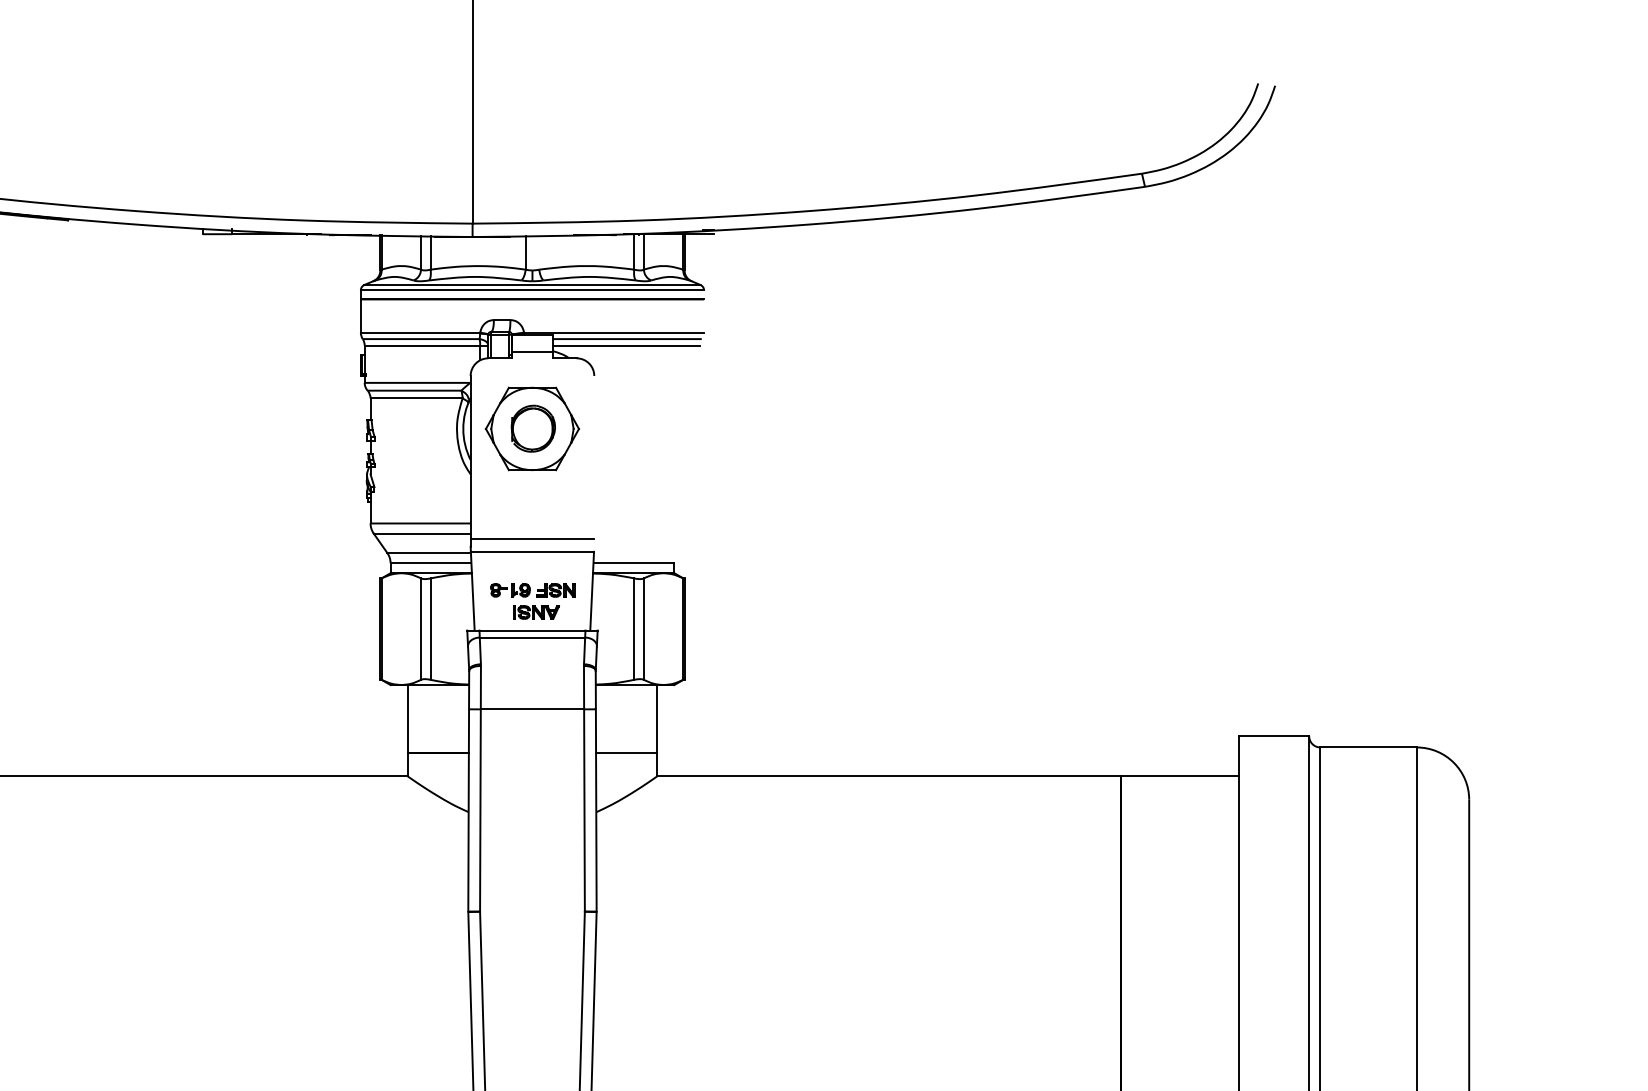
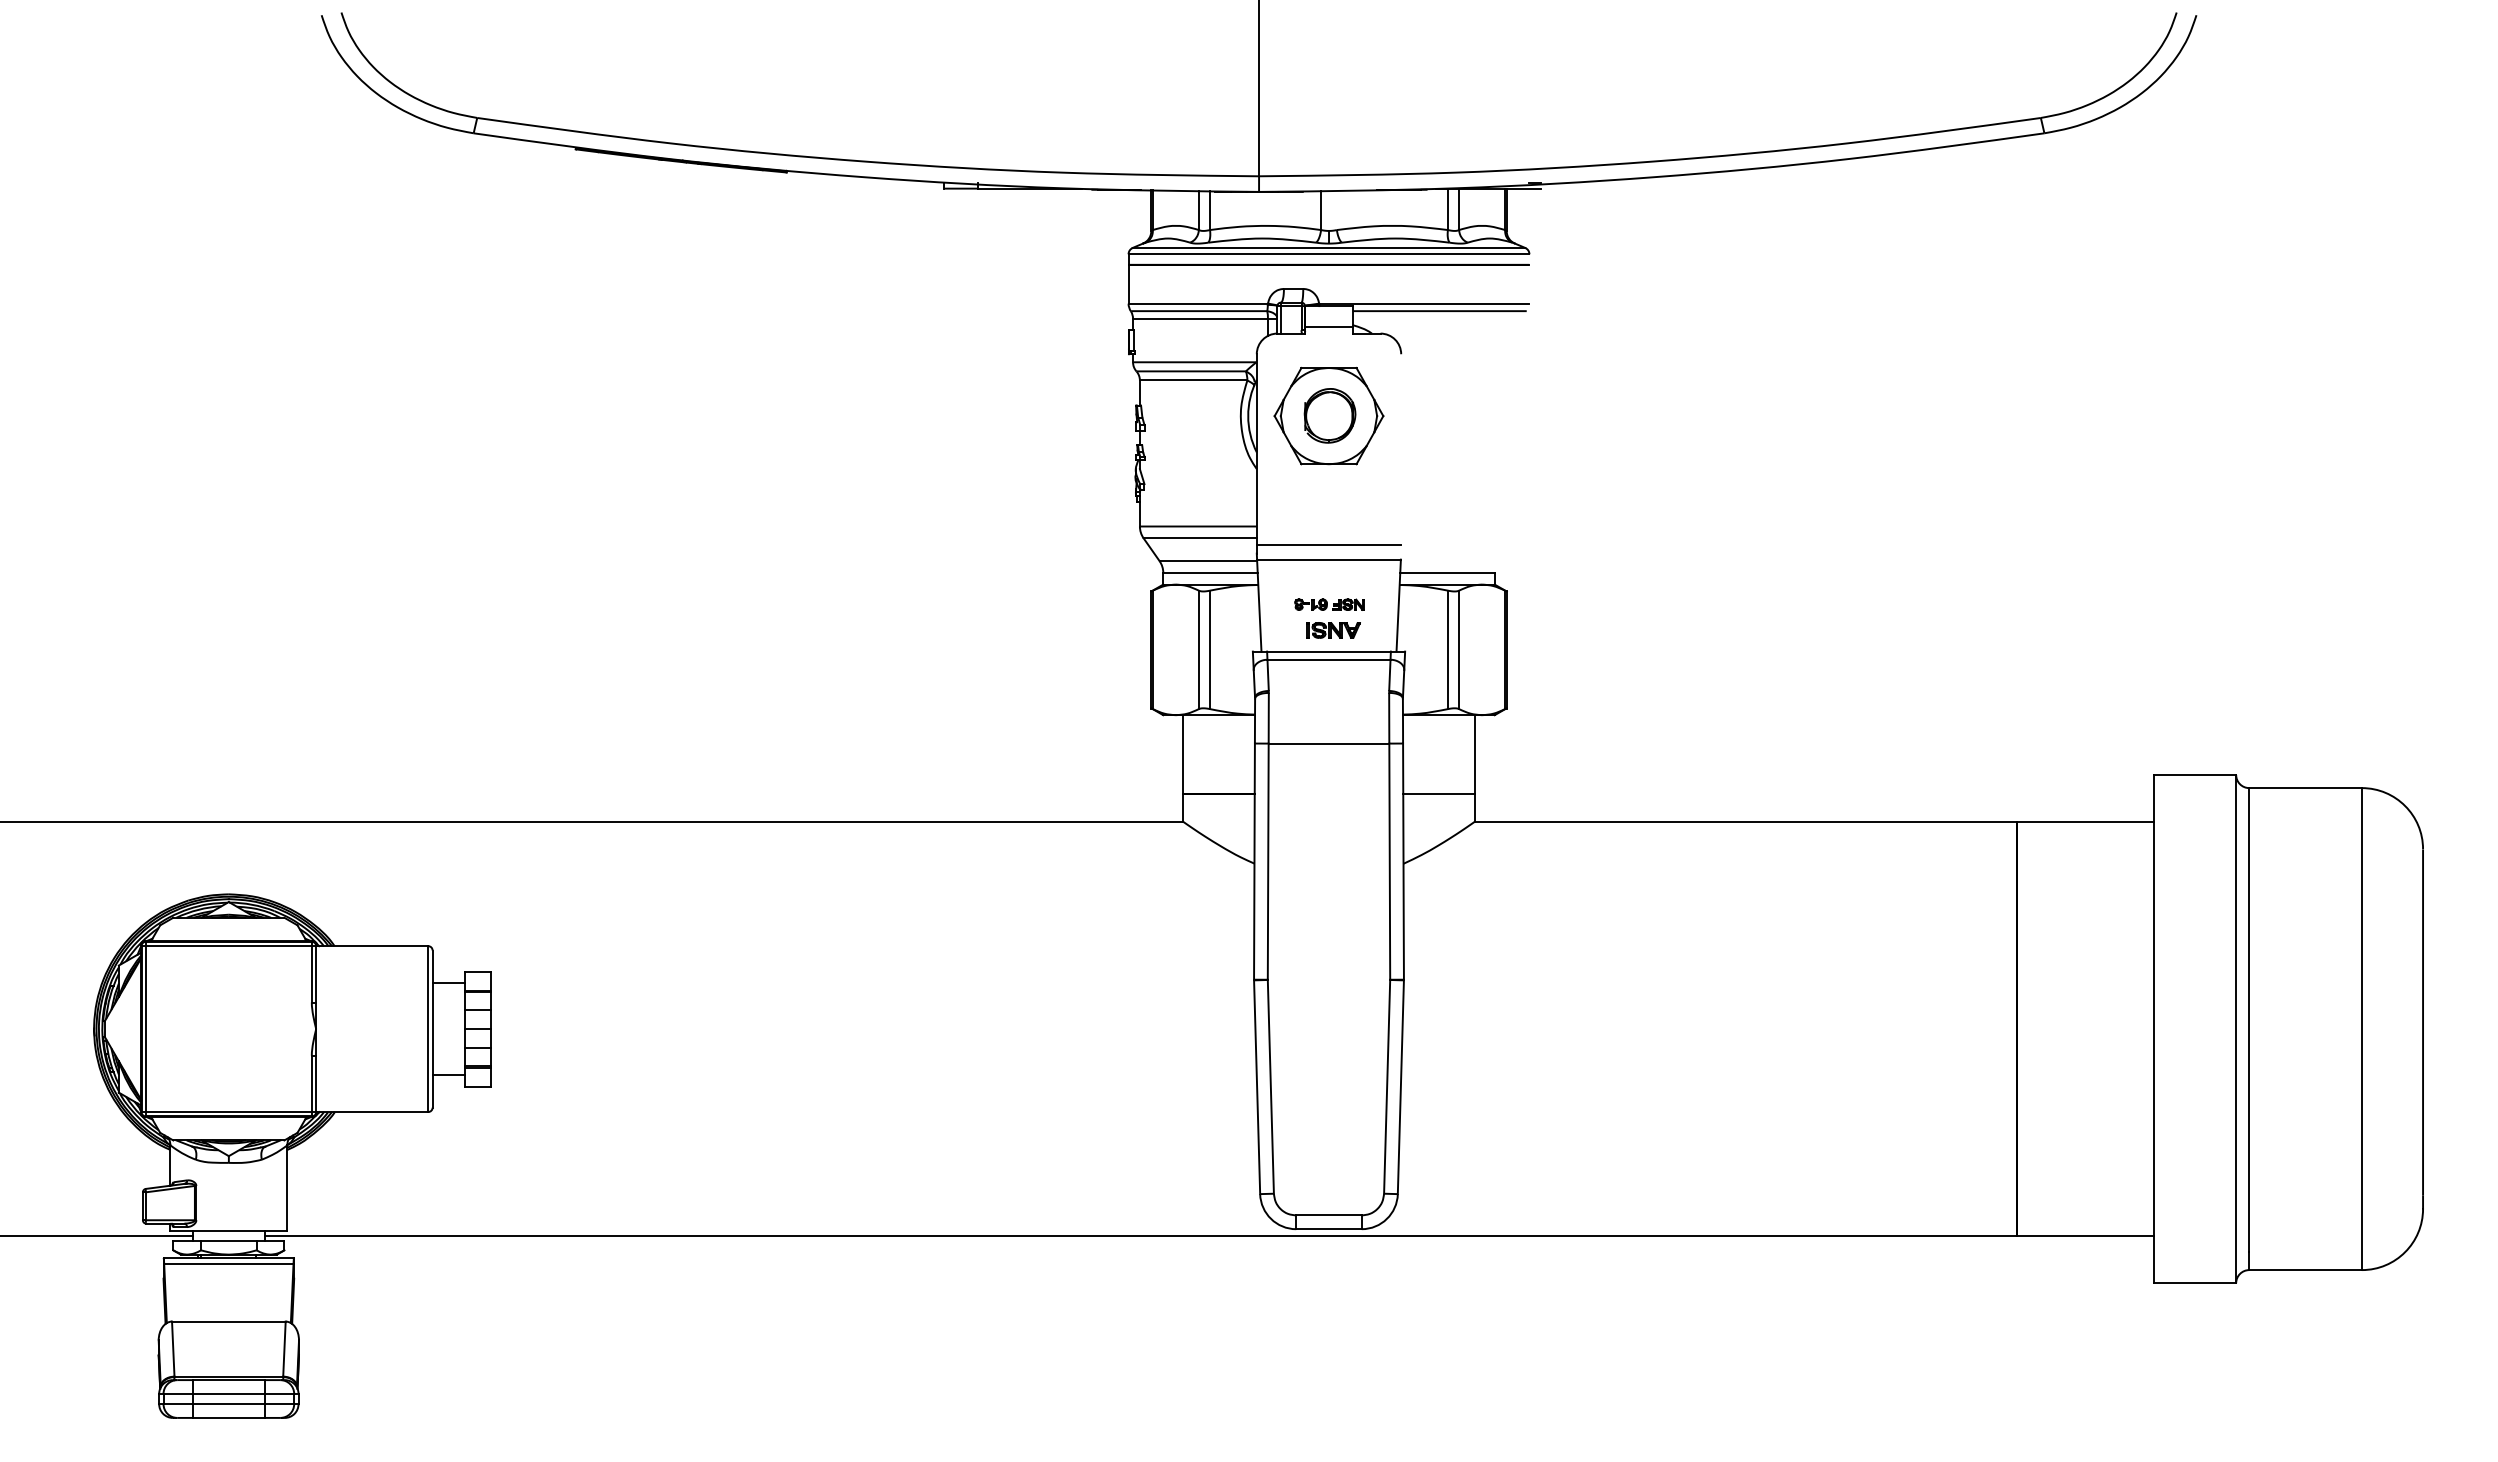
line: (626, 345) -> (1438, 318), removed
part: (532, 590) -> (1329, 604), size x0.7

